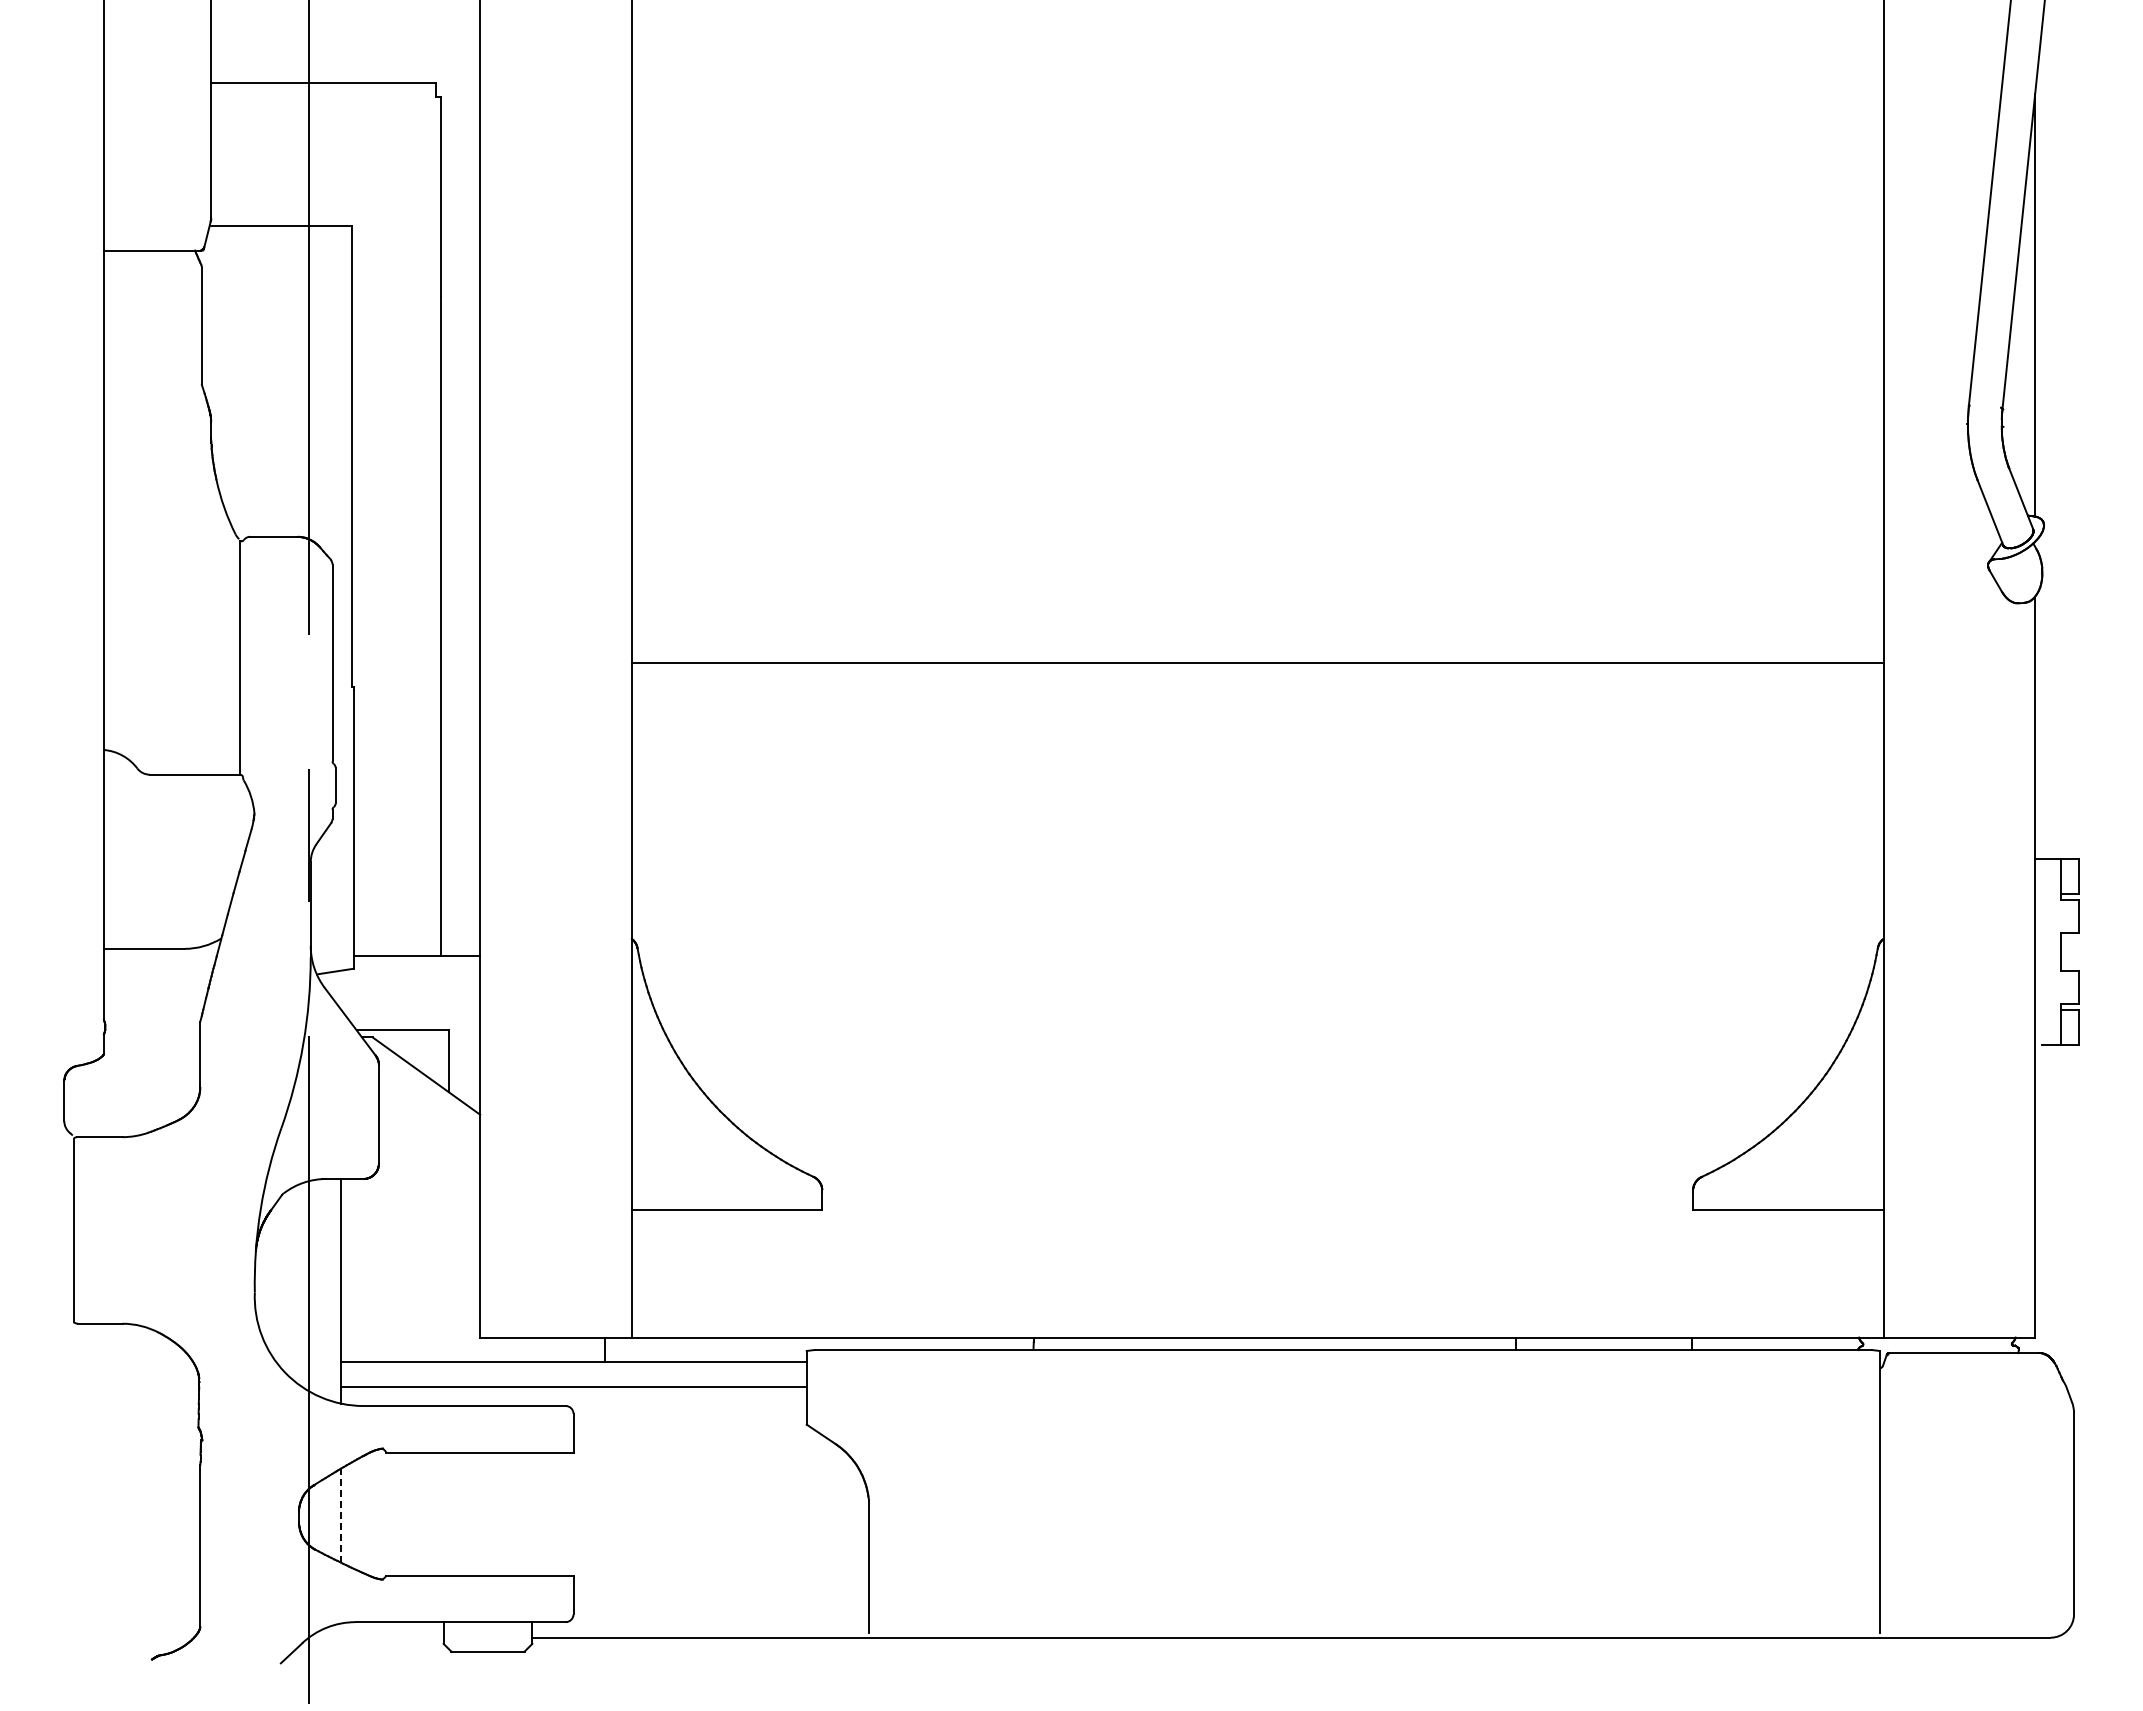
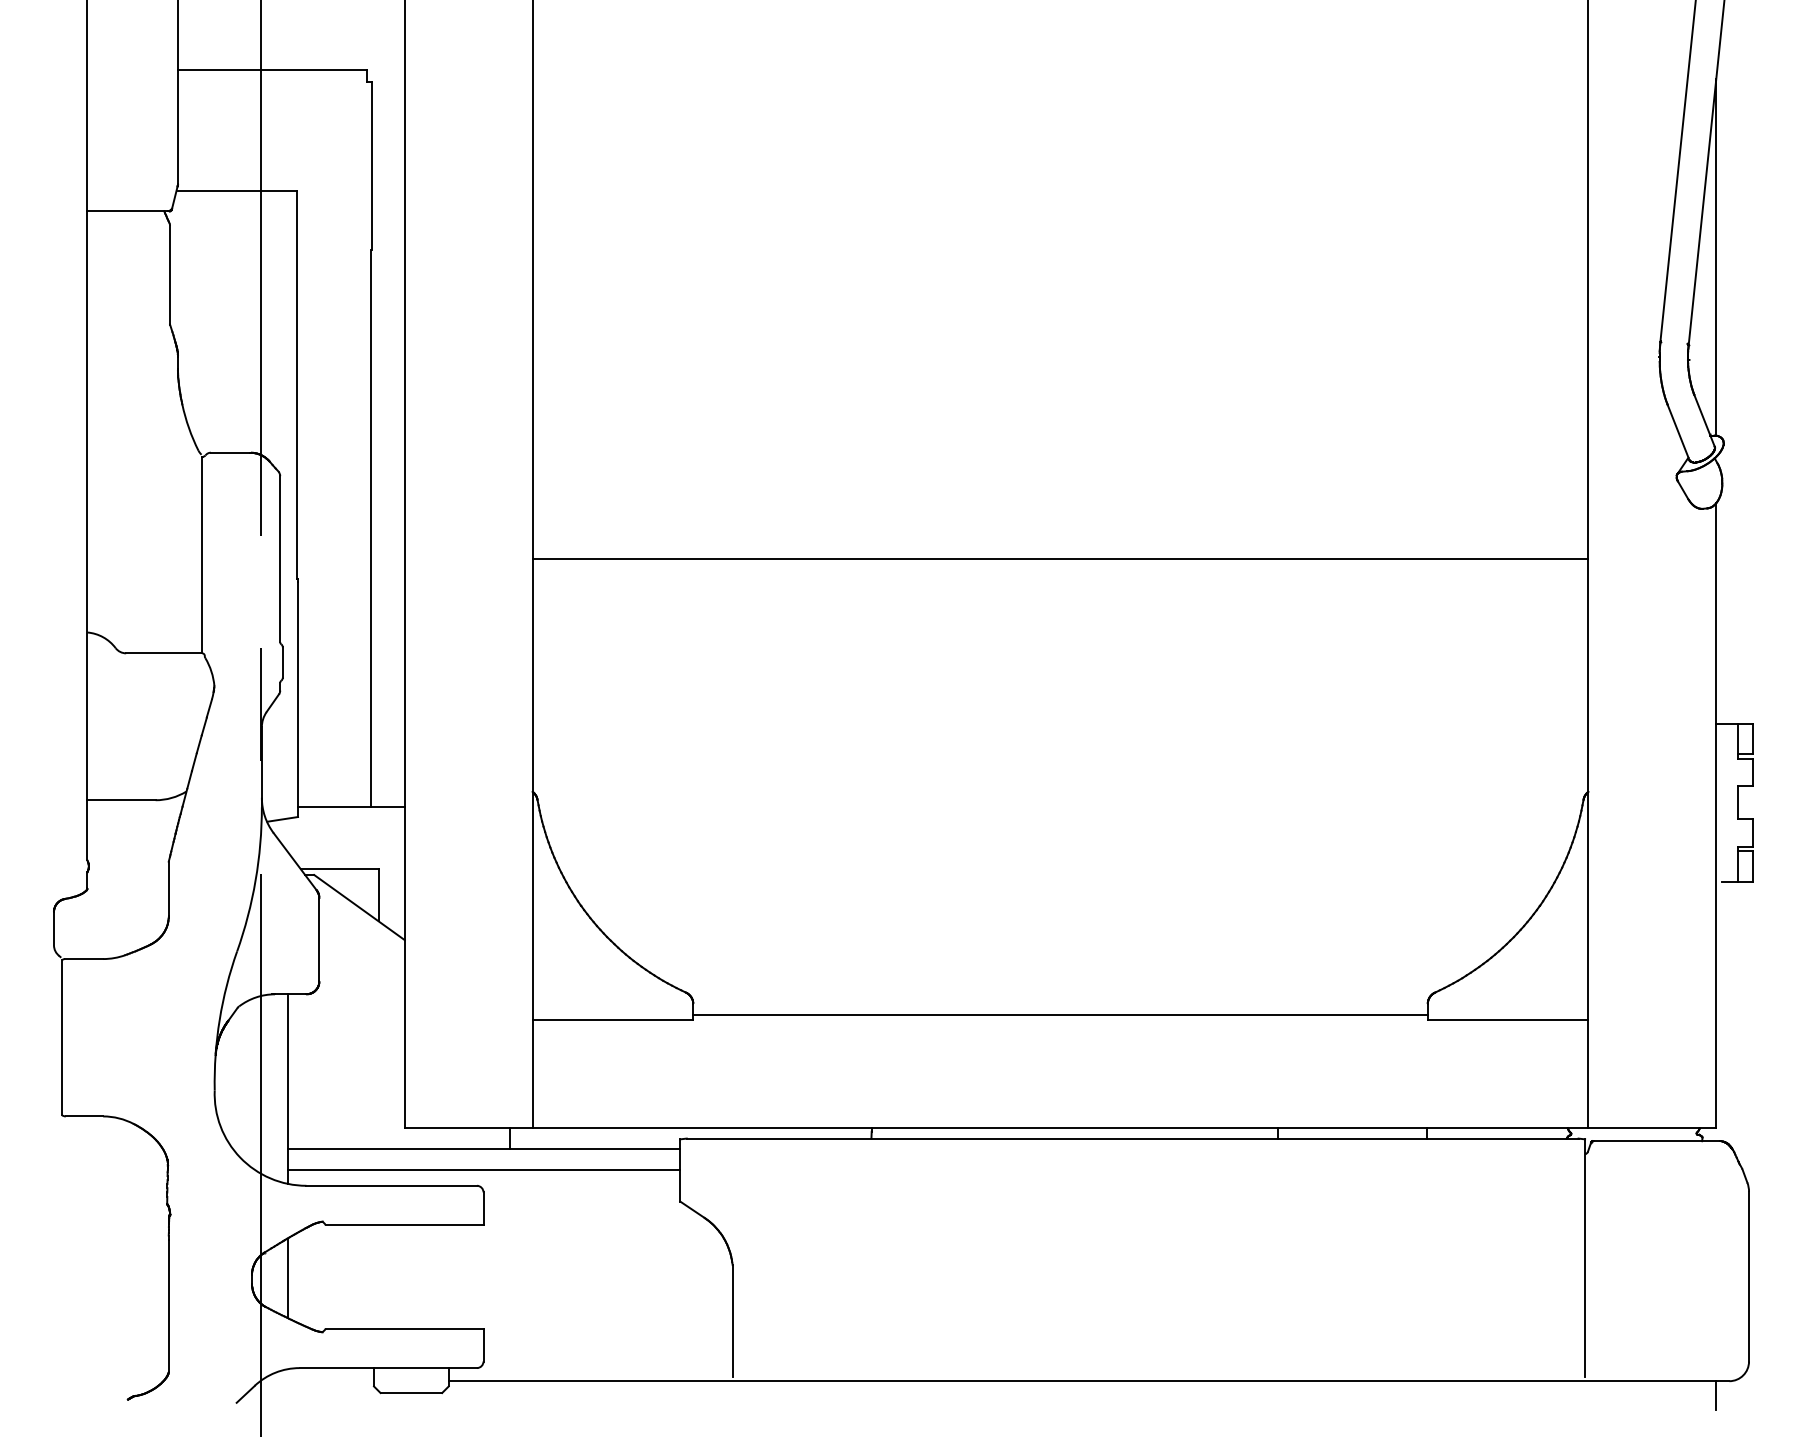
line: (1257, 1203) -> (1060, 1015), added
line: (341, 1515) -> (287, 1278), dashed -> solid
line: (2035, 1654) -> (1716, 1395), added

